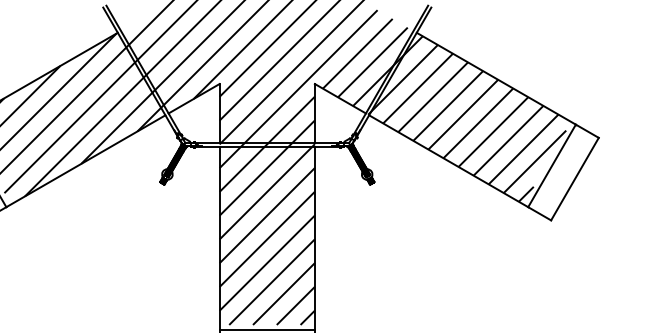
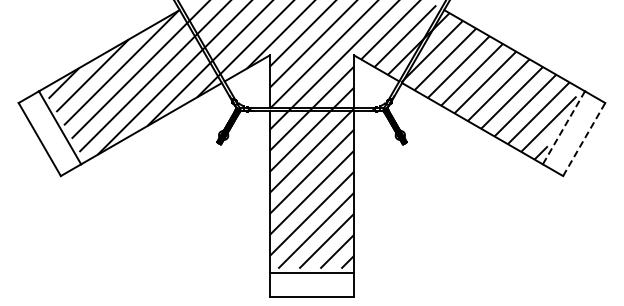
line: (551, 166) -> (563, 128), solid -> dashed
line: (575, 179) -> (584, 139), solid -> dashed

